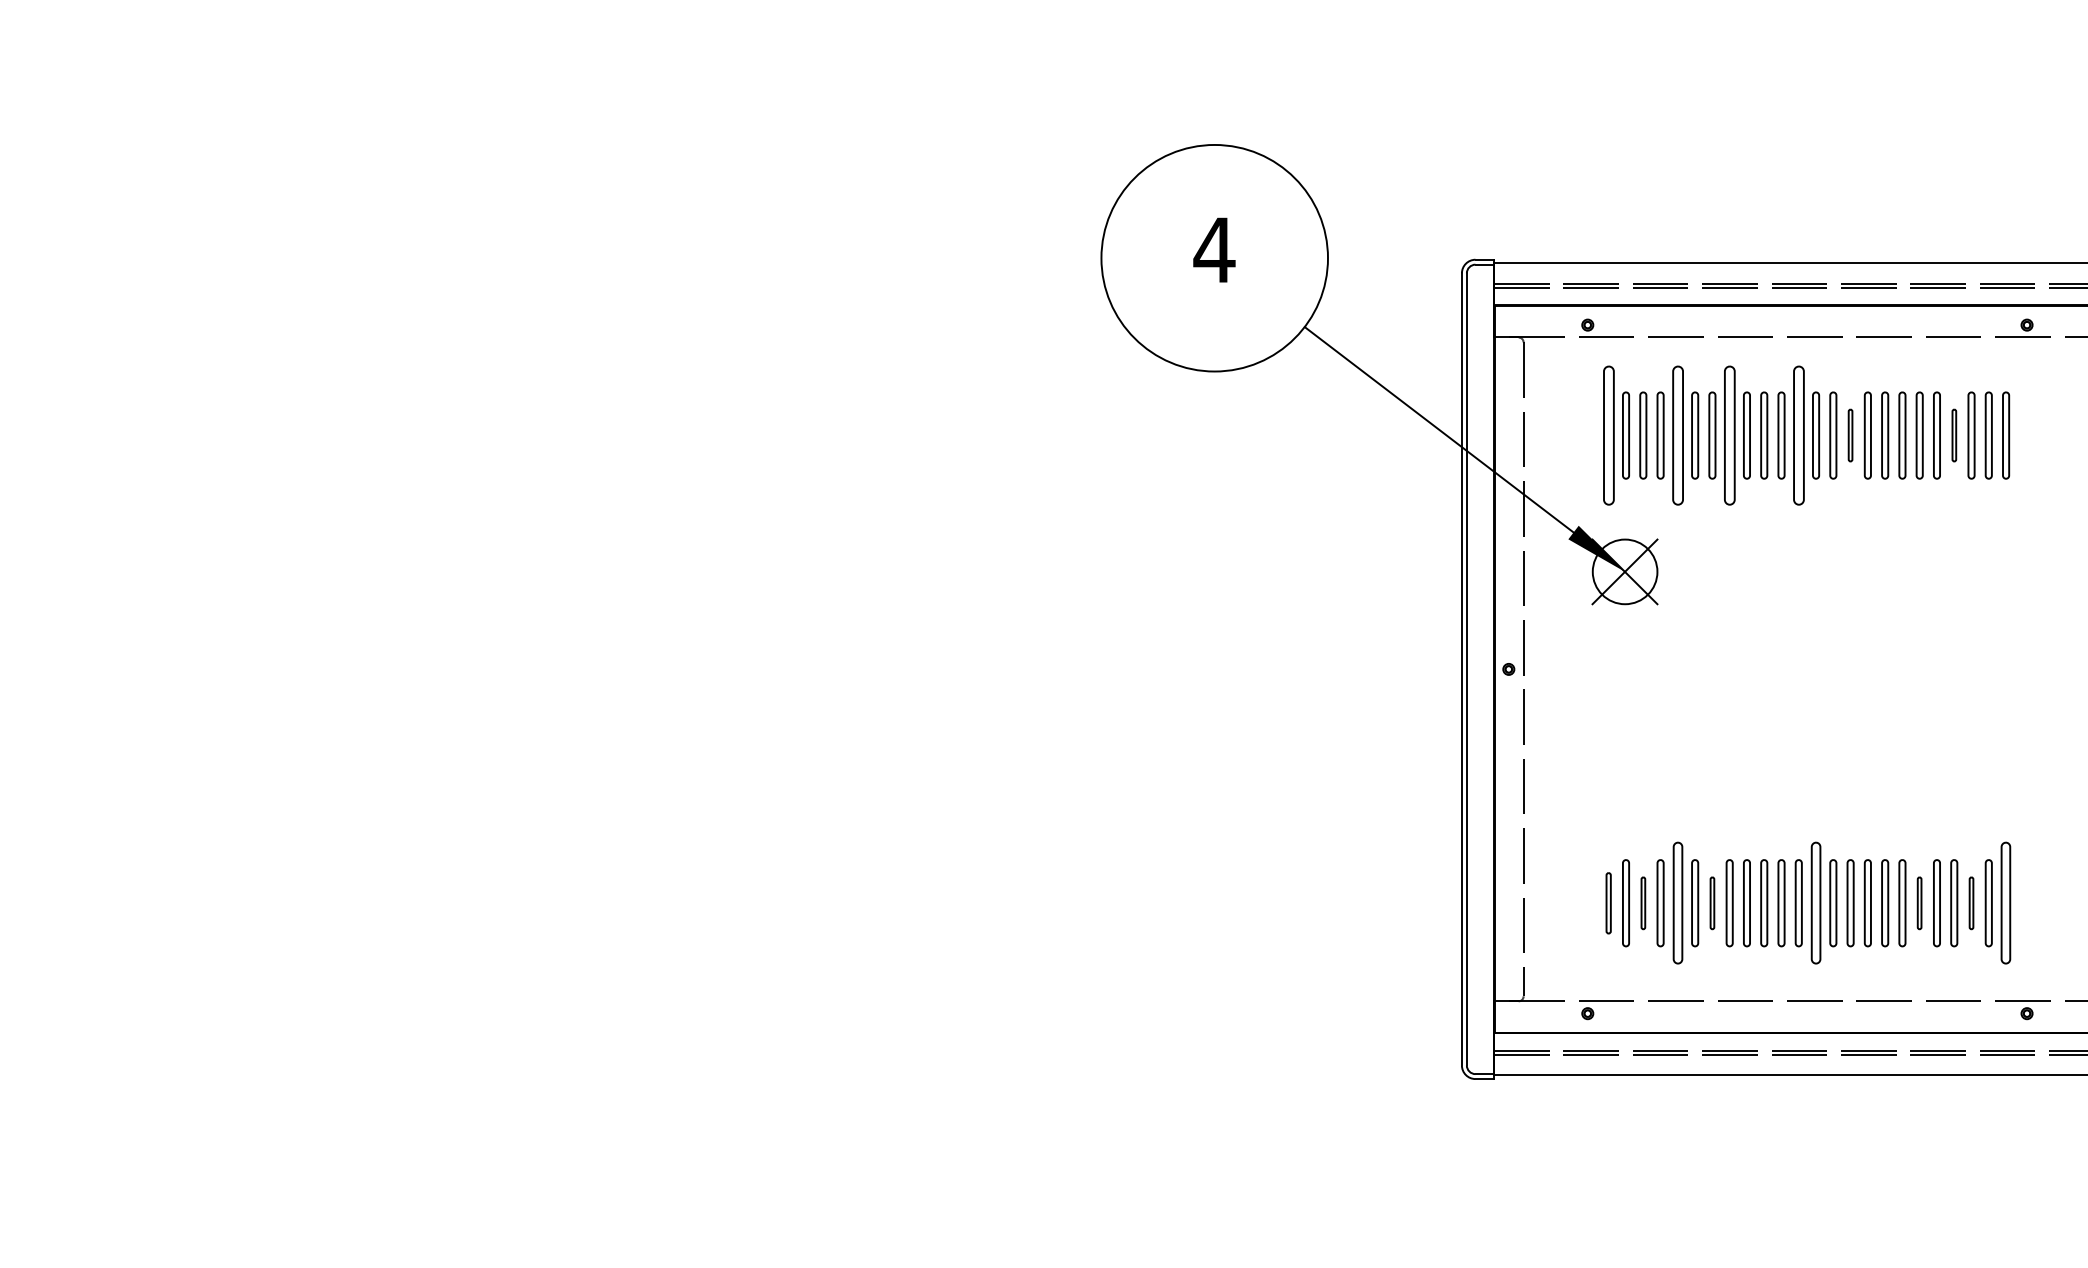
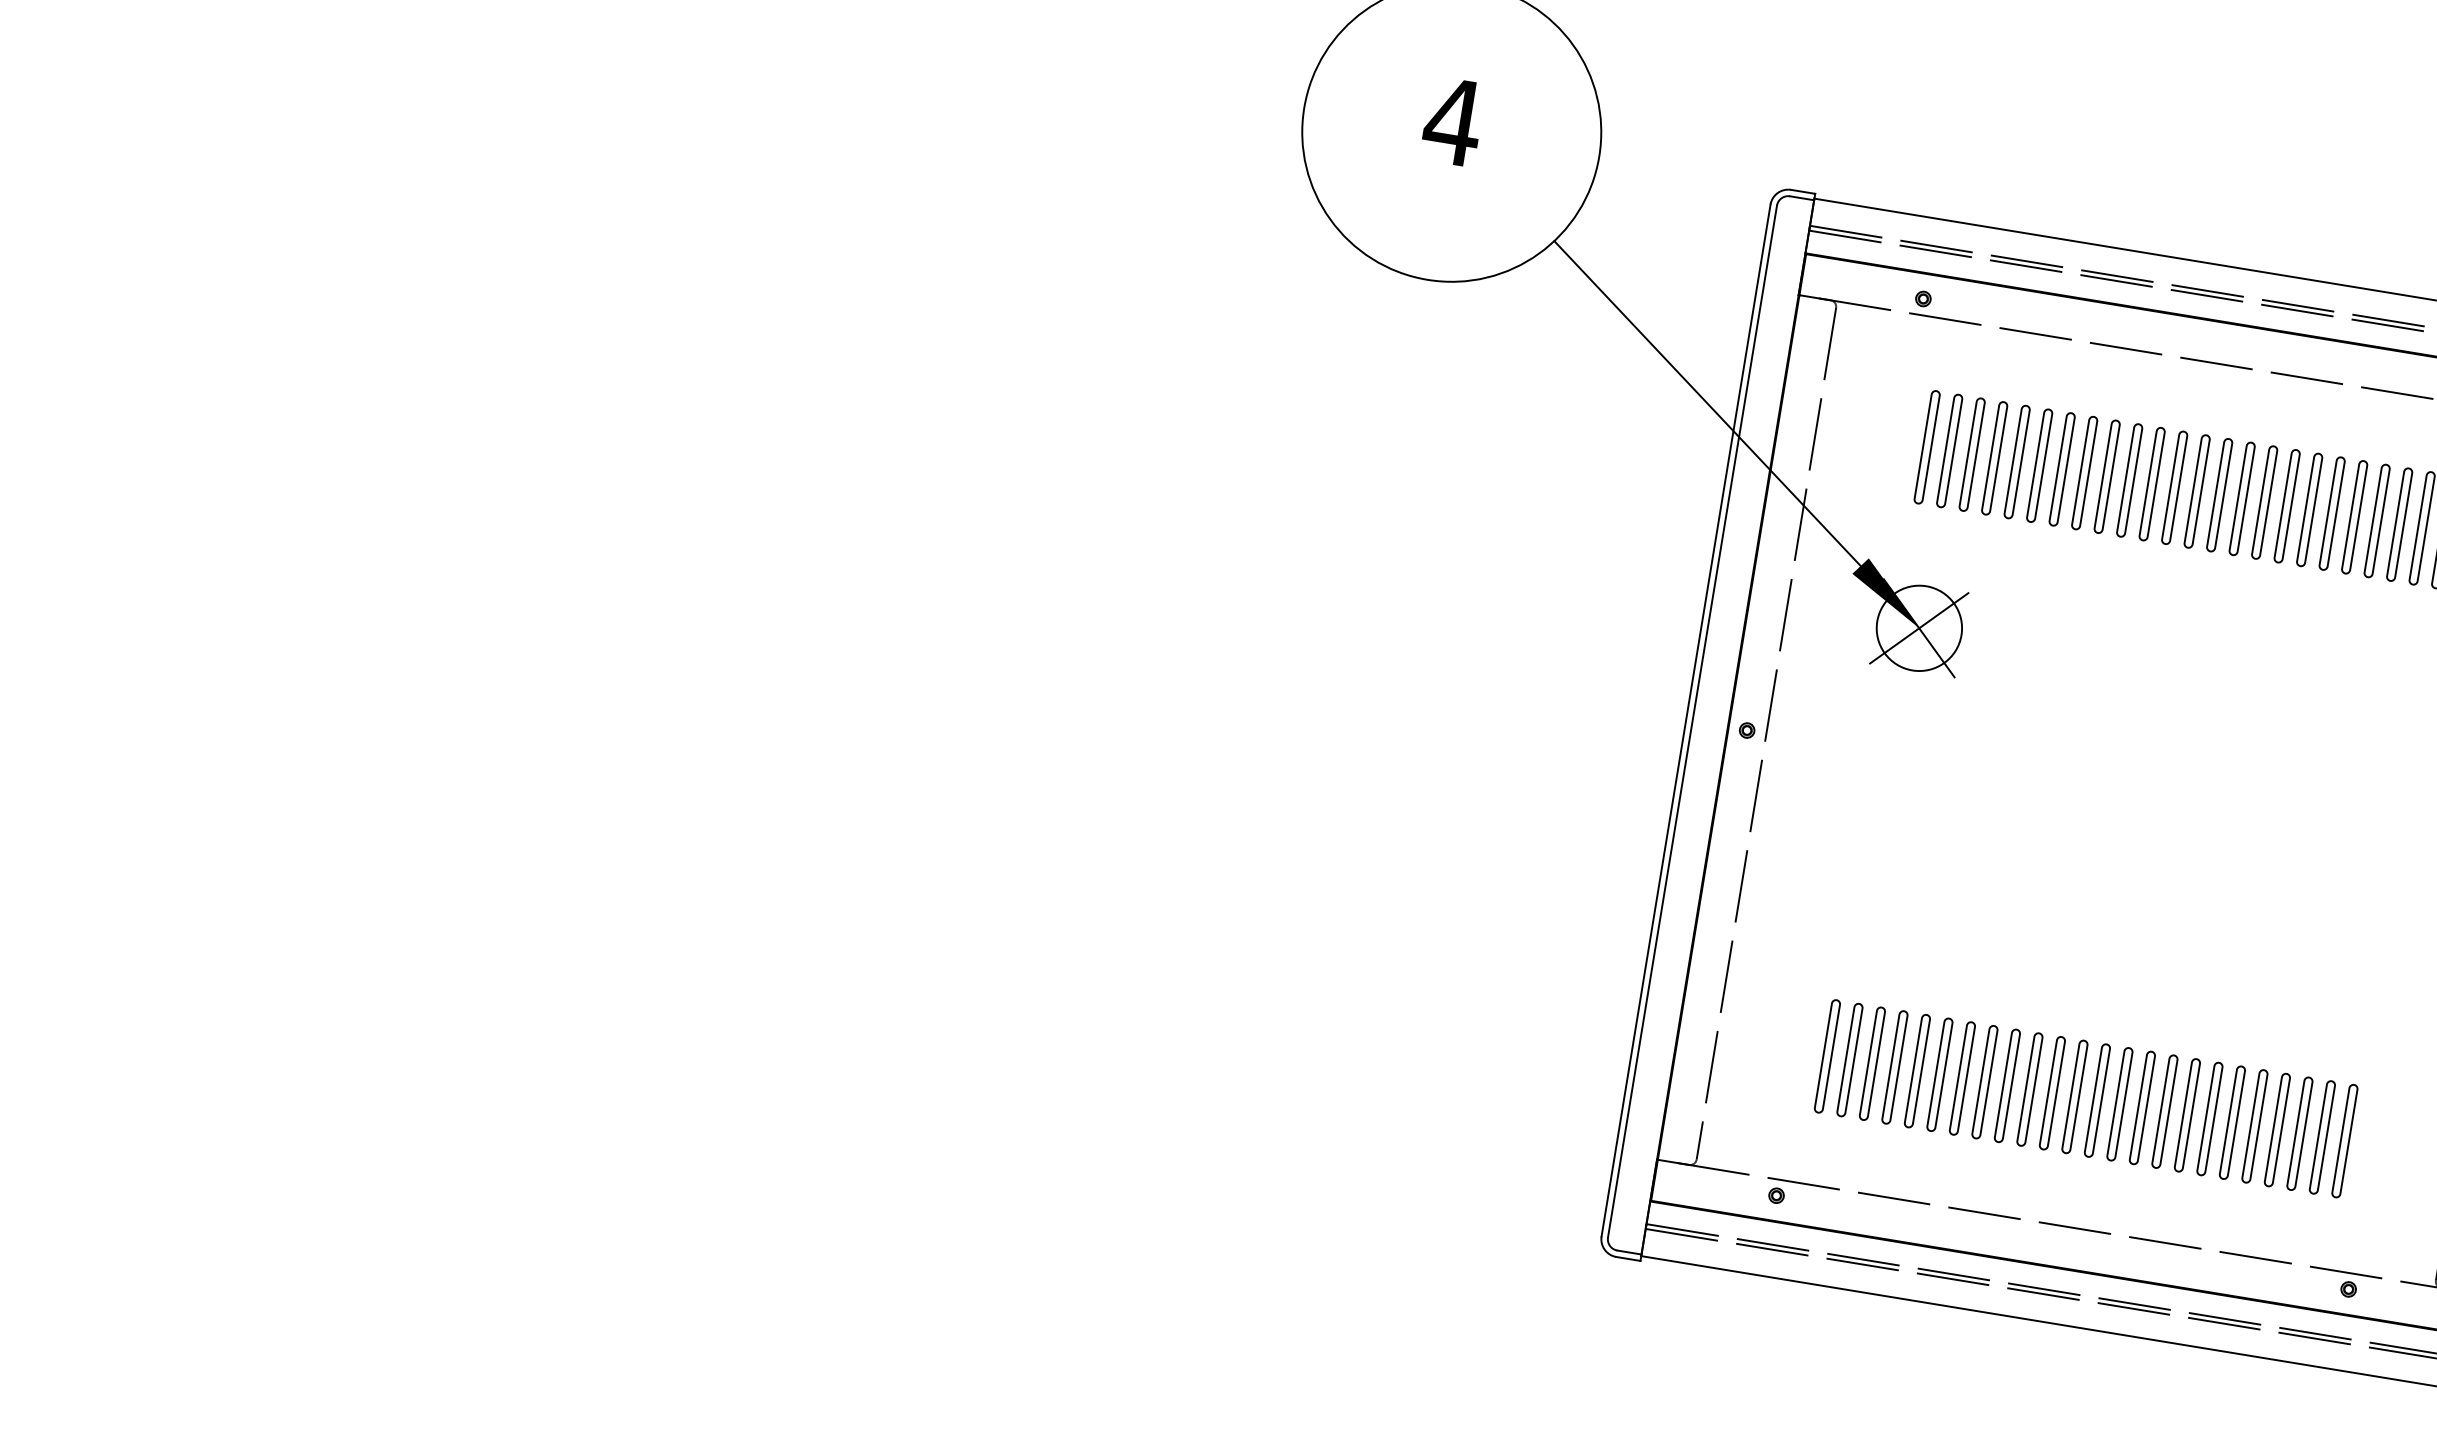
part: (1608, 435) -> (1926, 447), size x0.62
part: (1677, 435) -> (2016, 461), size x0.62
part: (1729, 435) -> (2084, 472), size x0.62
part: (1798, 435) -> (2174, 487), size x0.62
part: (1850, 435) -> (2242, 498), size x1.67
part: (1954, 435) -> (2377, 520), size x1.67
part: (1608, 903) -> (1827, 1056), size x1.43
part: (1643, 903) -> (1872, 1064), size x1.67
part: (1677, 903) -> (1916, 1071), size x0.71
part: (1712, 903) -> (1962, 1078), size x1.67
part: (1815, 903) -> (2096, 1100), size x0.71
part: (1919, 903) -> (2232, 1123), size x1.67
part: (1971, 903) -> (2299, 1134), size x1.67
part: (2006, 903) -> (2345, 1141), size x0.71

